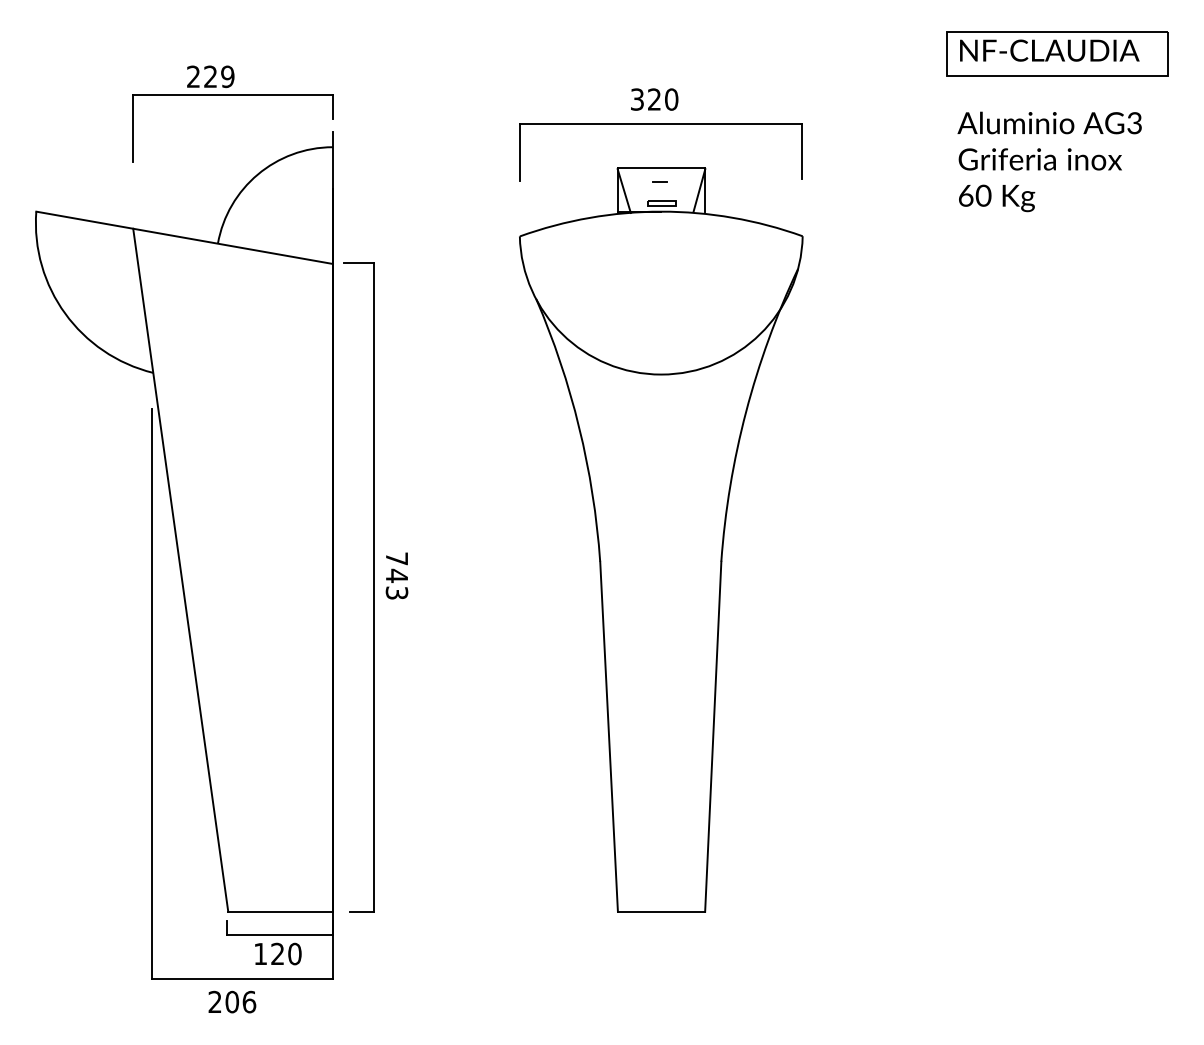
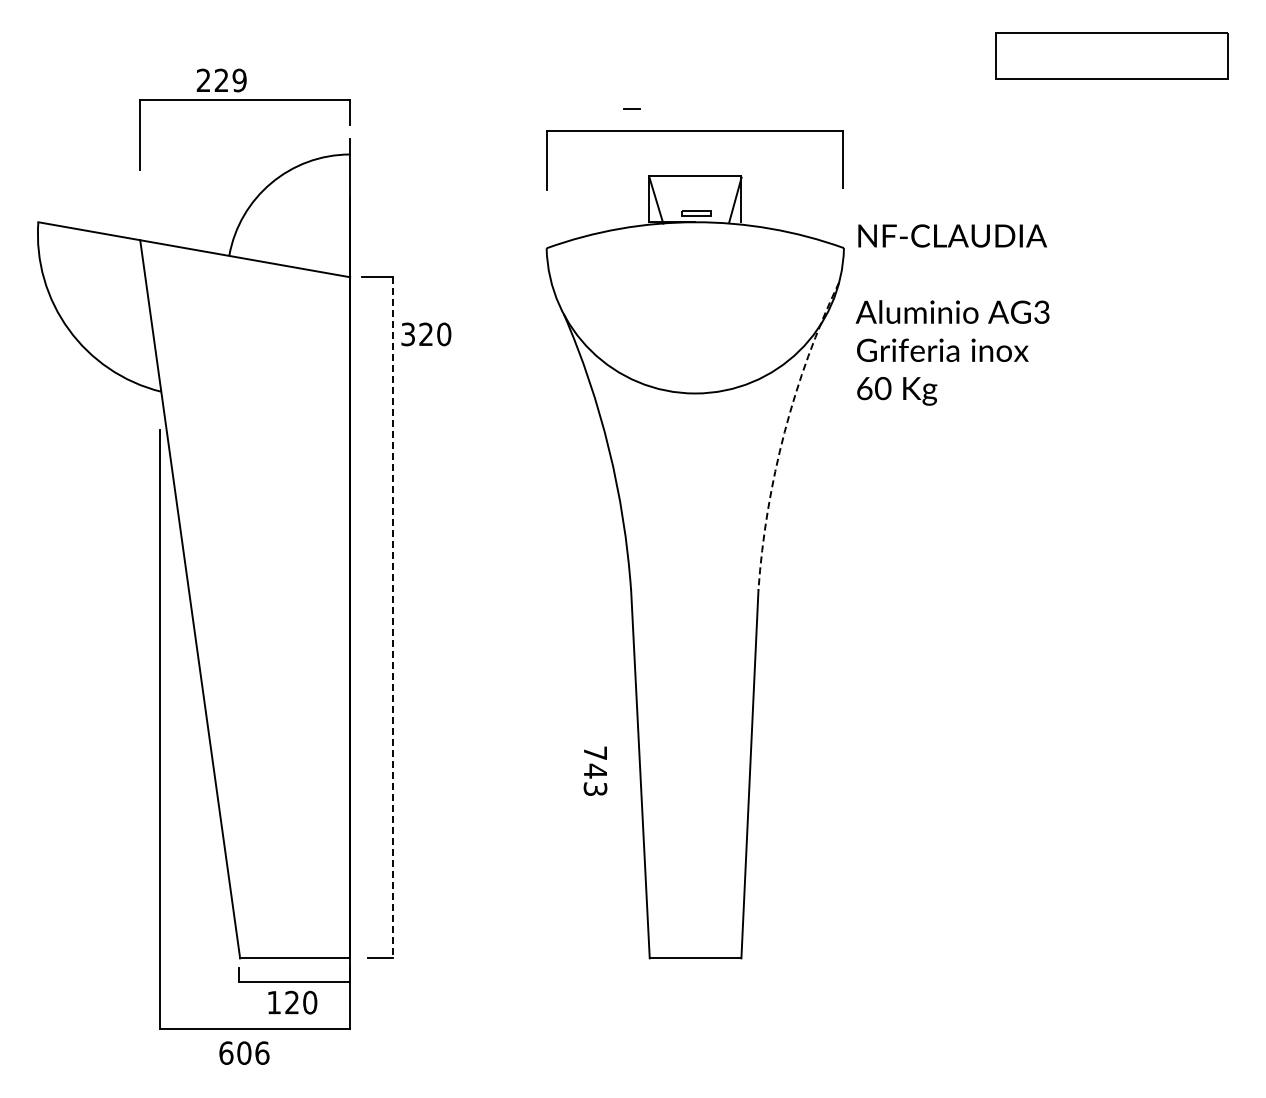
text: (654, 99) -> (426, 334), moved
text: (1049, 125) -> (952, 314), moved
line: (659, 181) -> (631, 108), moved
arc: (746, 411) -> (784, 432), solid -> dashed
text: (396, 575) -> (595, 770), moved
line: (373, 587) -> (392, 617), solid -> dashed
text: (215, 1001) -> (226, 1052), 206 -> 606

